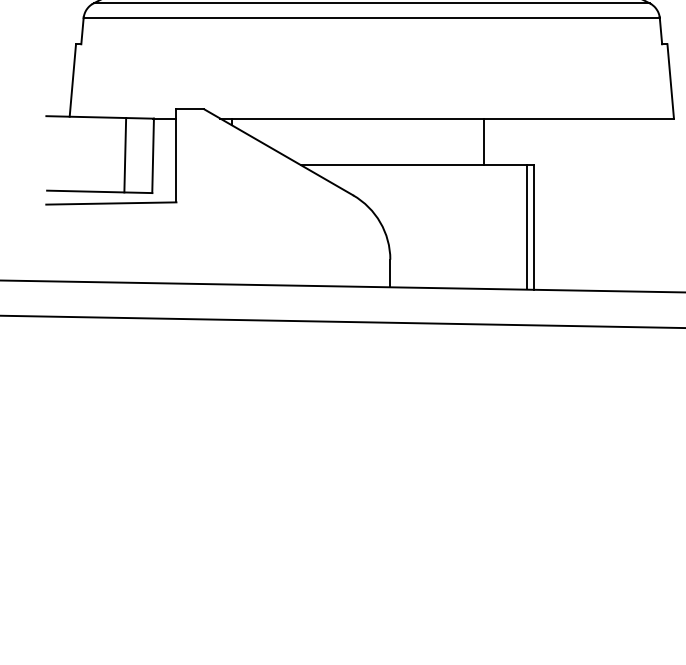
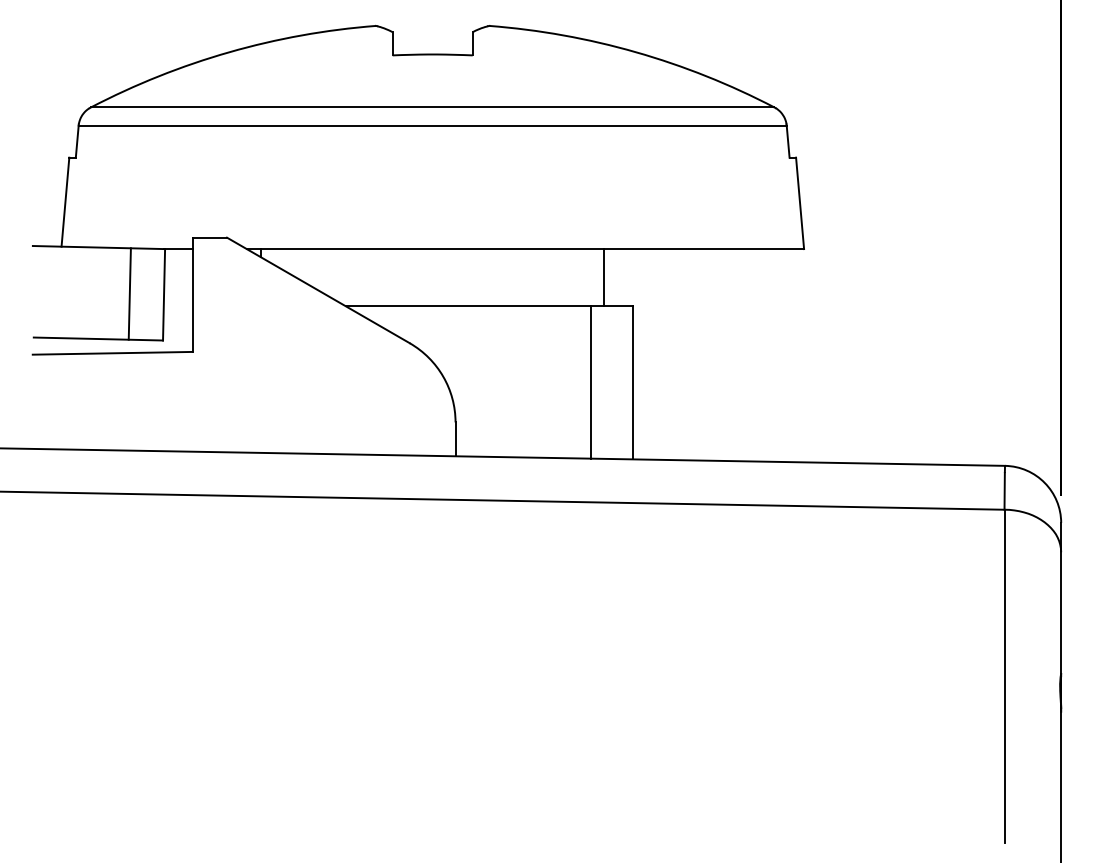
line: (483, 141) -> (604, 277), moved
line: (527, 227) -> (590, 382), moved

